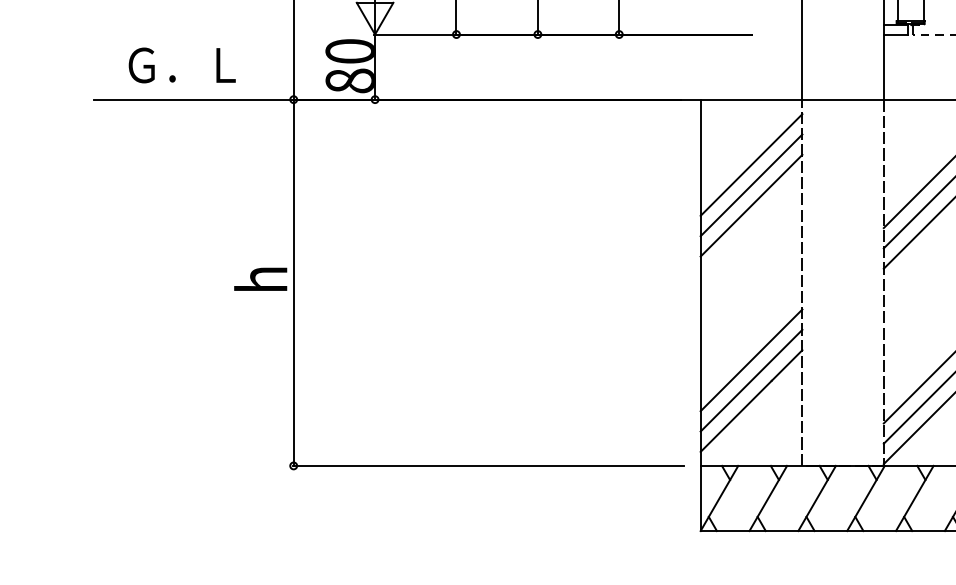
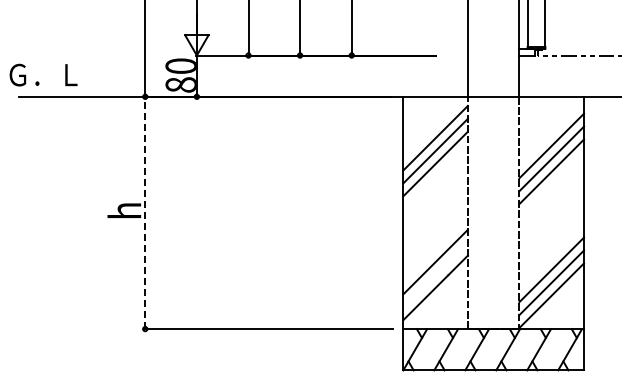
text: (182, 64) -> (43, 74), moved
line: (294, 282) -> (145, 212), solid -> dashed
line: (751, 379) -> (435, 274), removed

